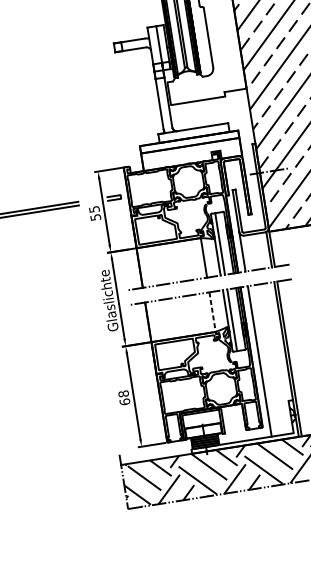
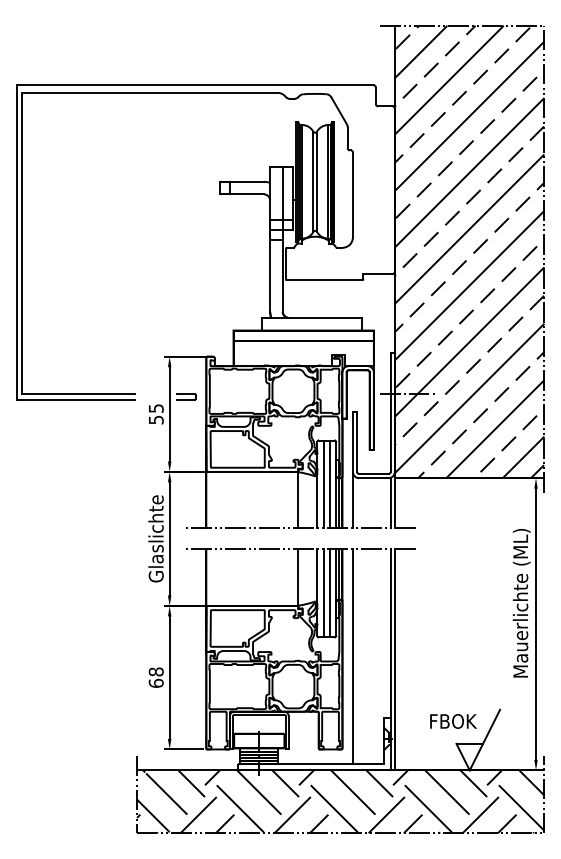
line: (224, 243) -> (329, 484), added
line: (212, 312) -> (298, 578), dashed -> solid
line: (236, 319) -> (329, 593), added

